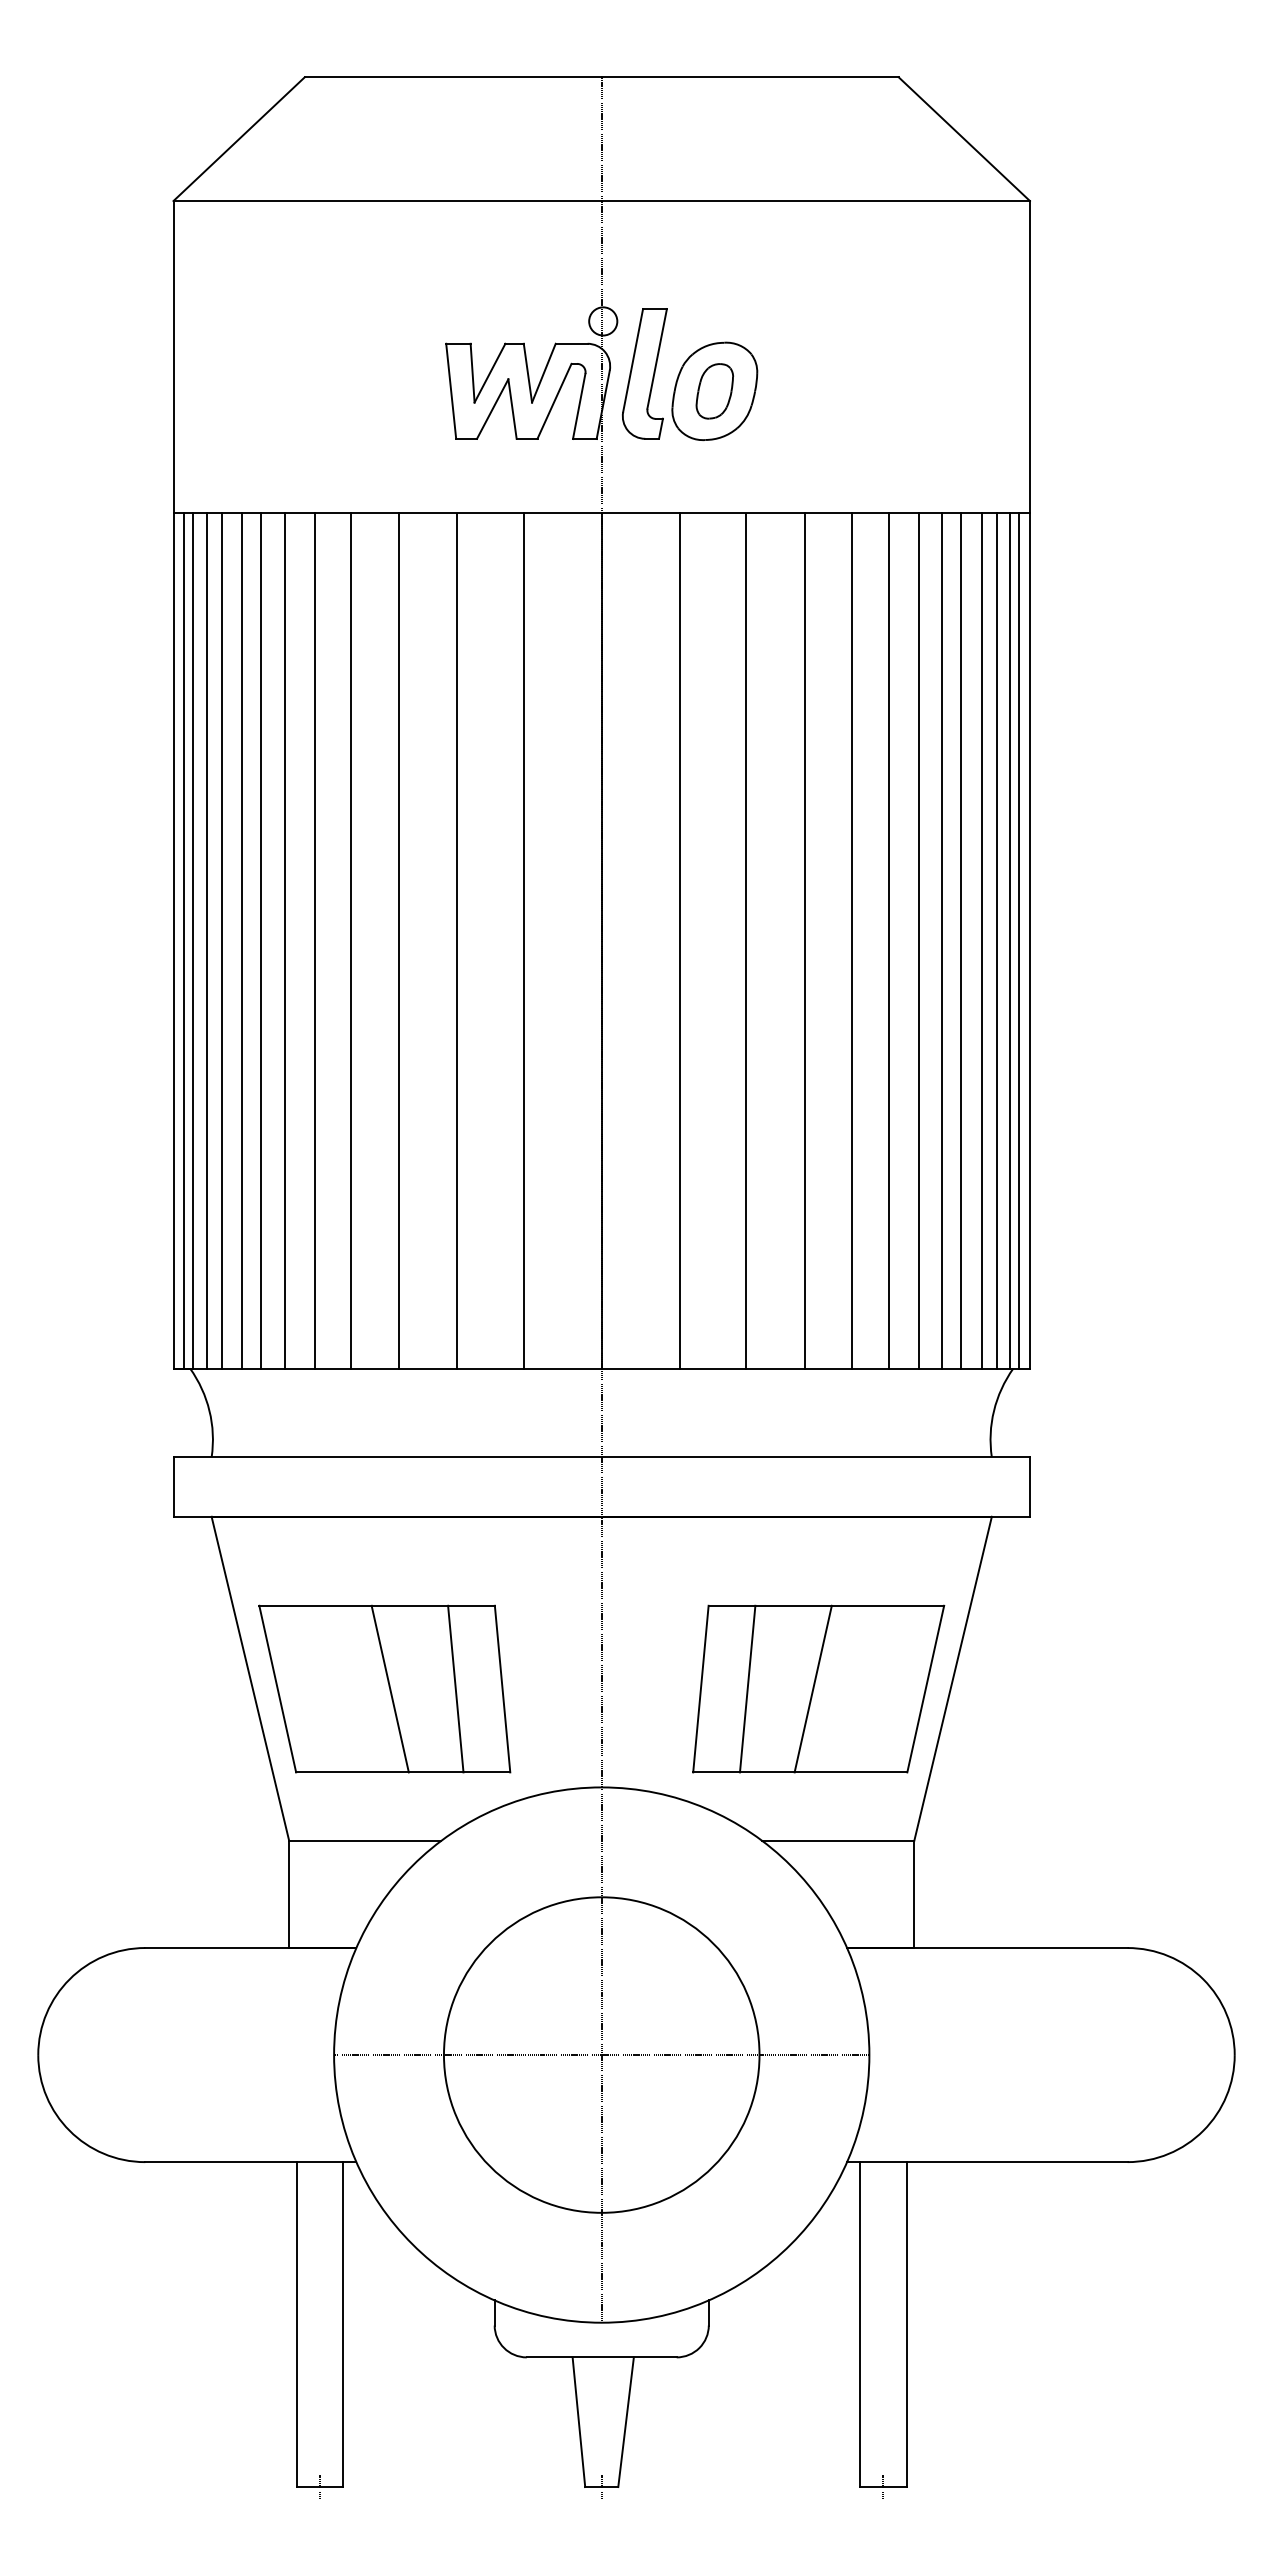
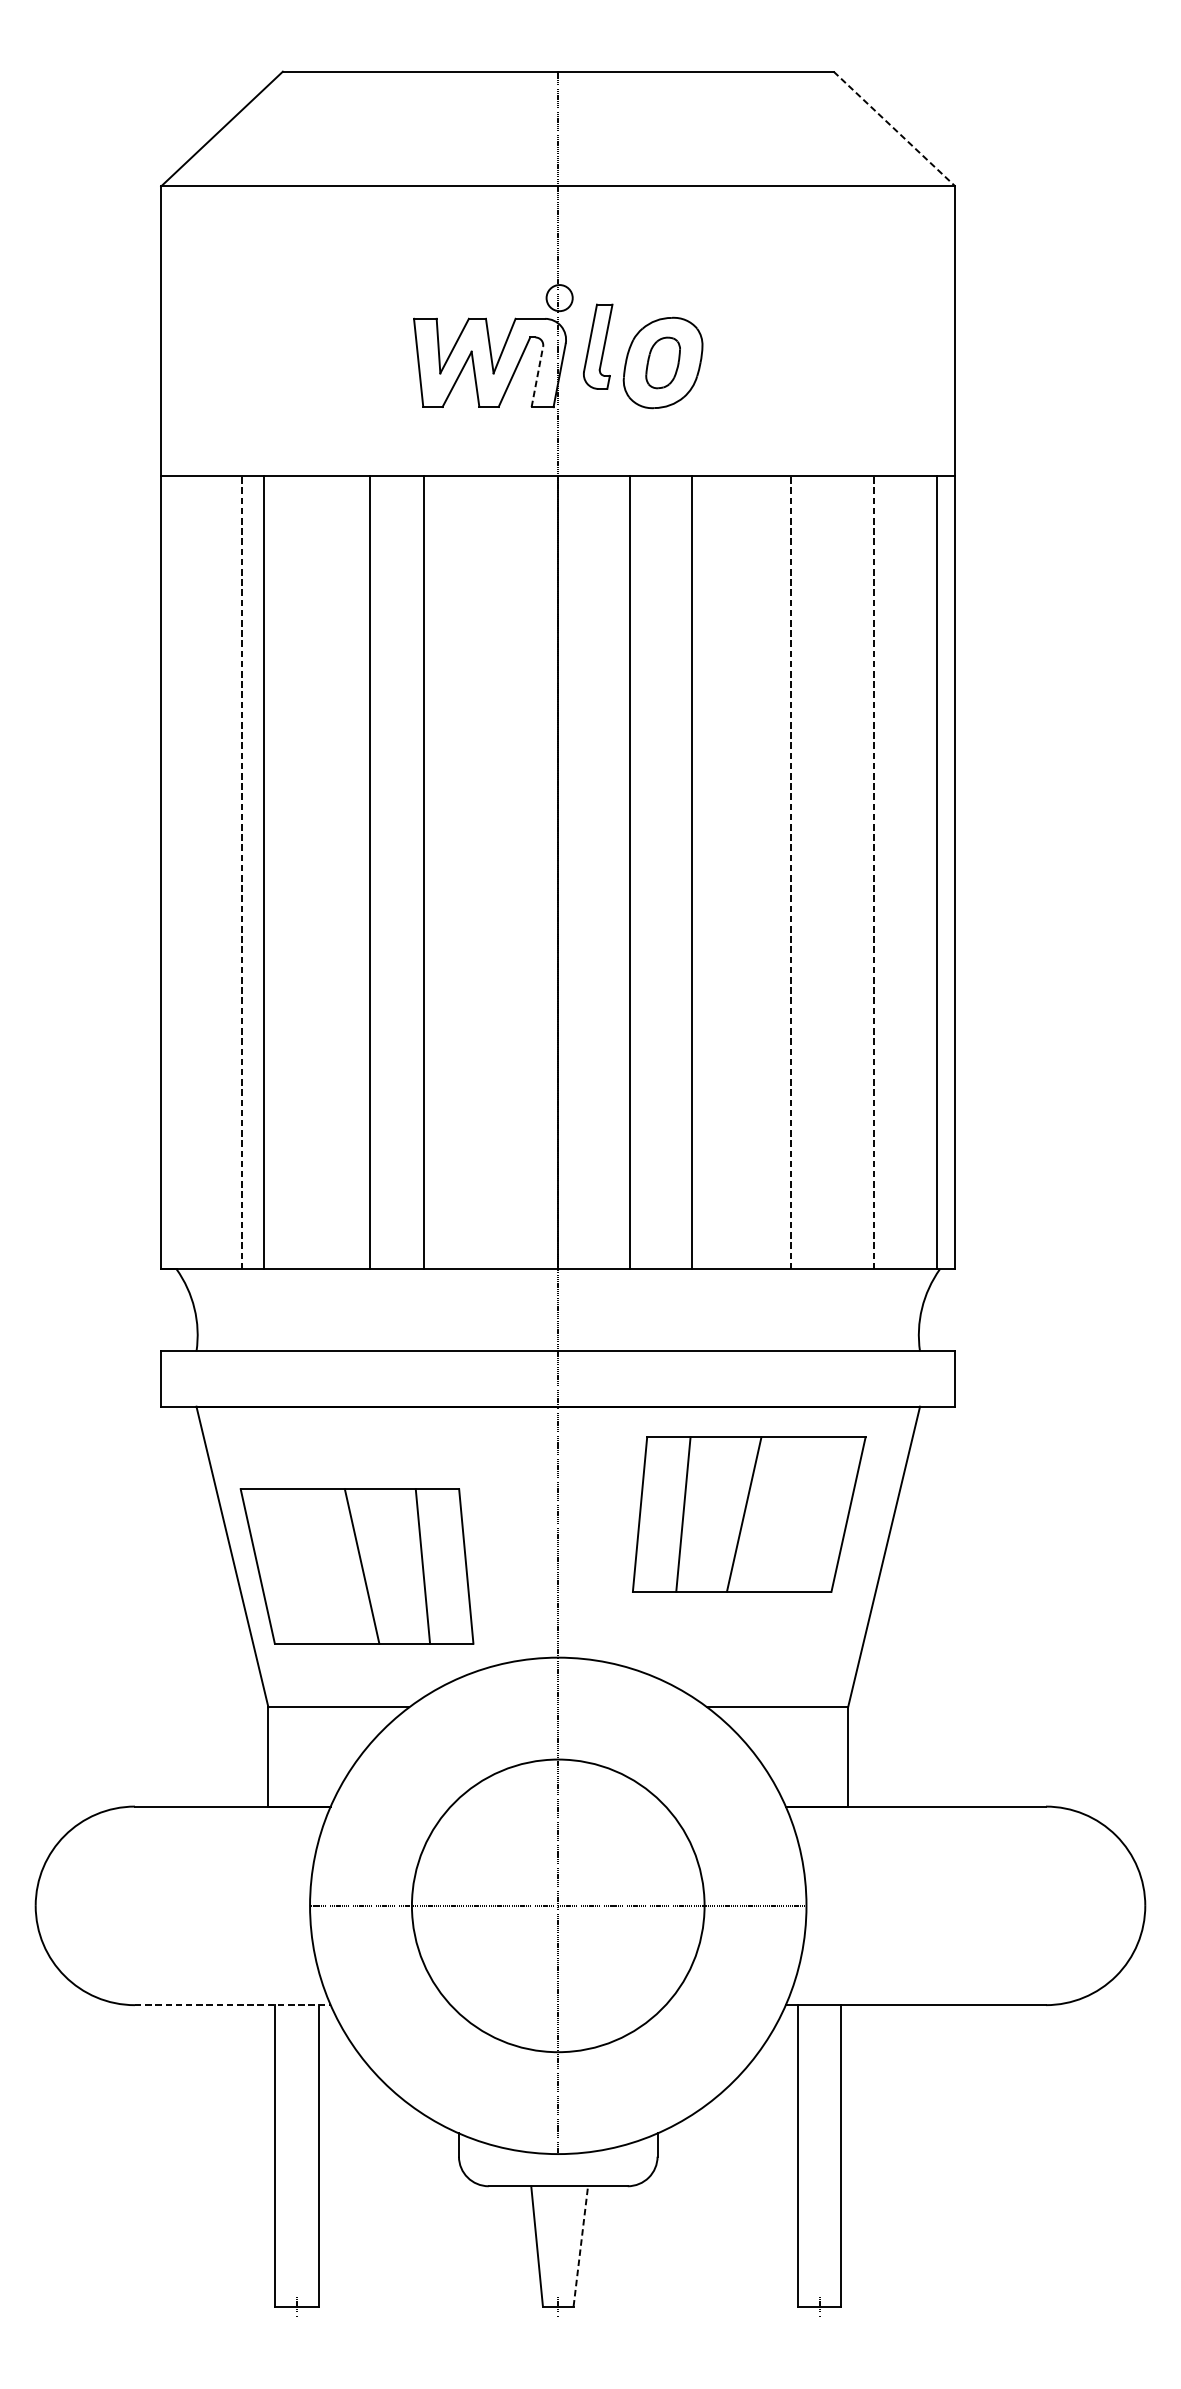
line: (964, 139) -> (894, 129), solid -> dashed
part: (644, 373) -> (597, 346), size x0.7
line: (579, 405) -> (537, 376), solid -> dashed
line: (184, 940) -> (171, 872), removed
line: (193, 940) -> (179, 872), removed
line: (206, 940) -> (191, 872), removed
line: (221, 940) -> (205, 872), removed
line: (242, 940) -> (225, 872), removed
line: (261, 940) -> (242, 872), solid -> dashed
line: (314, 940) -> (291, 872), removed
line: (351, 940) -> (326, 872), removed
line: (523, 940) -> (485, 872), removed
line: (804, 940) -> (746, 872), removed
line: (852, 940) -> (790, 872), solid -> dashed
line: (888, 940) -> (824, 872), removed
line: (918, 940) -> (852, 872), removed
line: (942, 940) -> (874, 872), solid -> dashed
line: (961, 940) -> (891, 872), removed
line: (981, 940) -> (910, 872), removed
line: (996, 940) -> (924, 872), removed
line: (1019, 940) -> (945, 872), removed
part: (818, 1688) -> (749, 1513), moved
line: (250, 2162) -> (232, 2005), solid -> dashed
line: (626, 2421) -> (581, 2245), solid -> dashed

